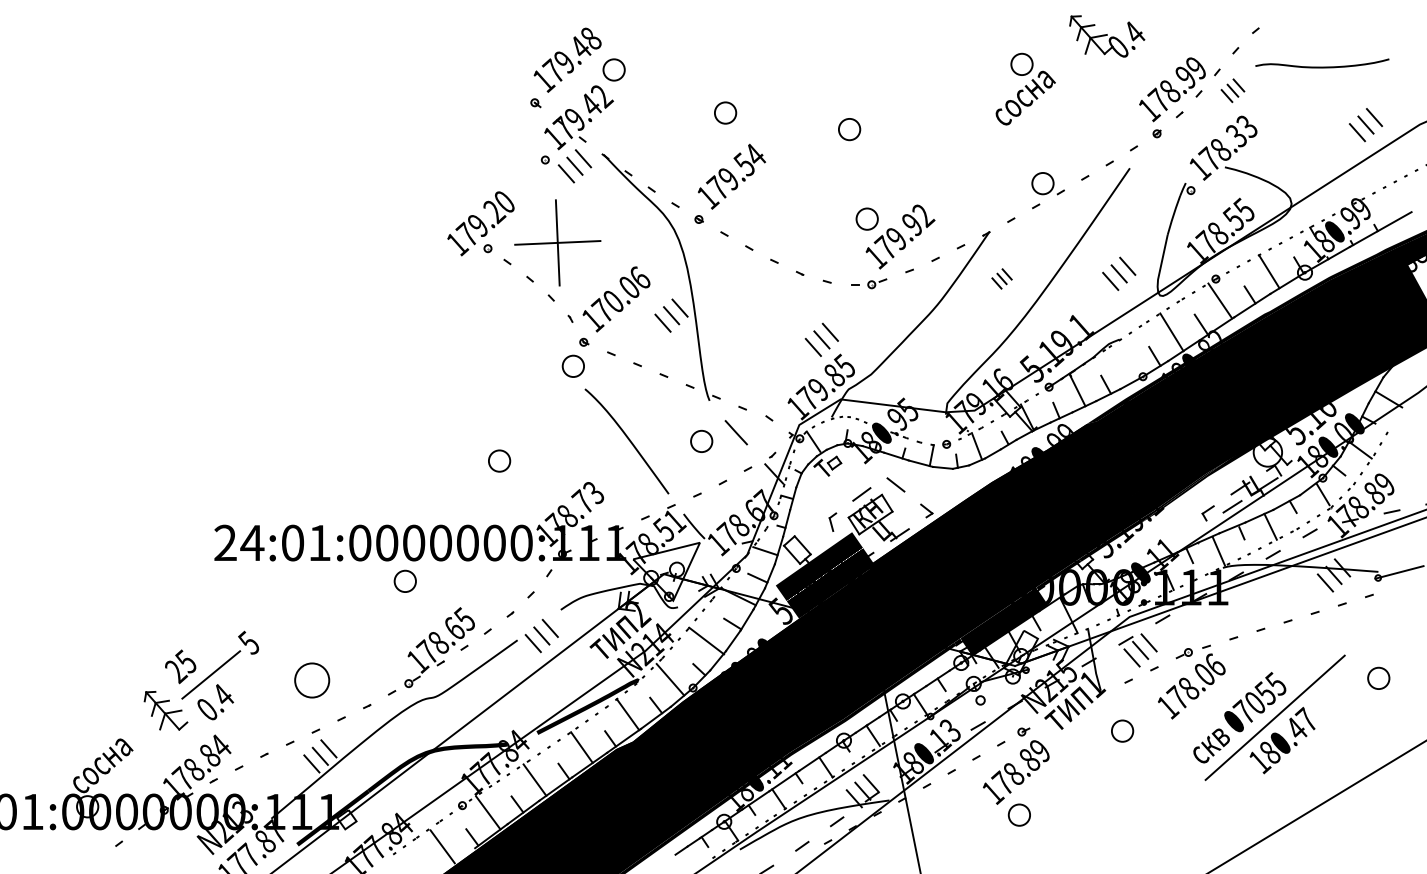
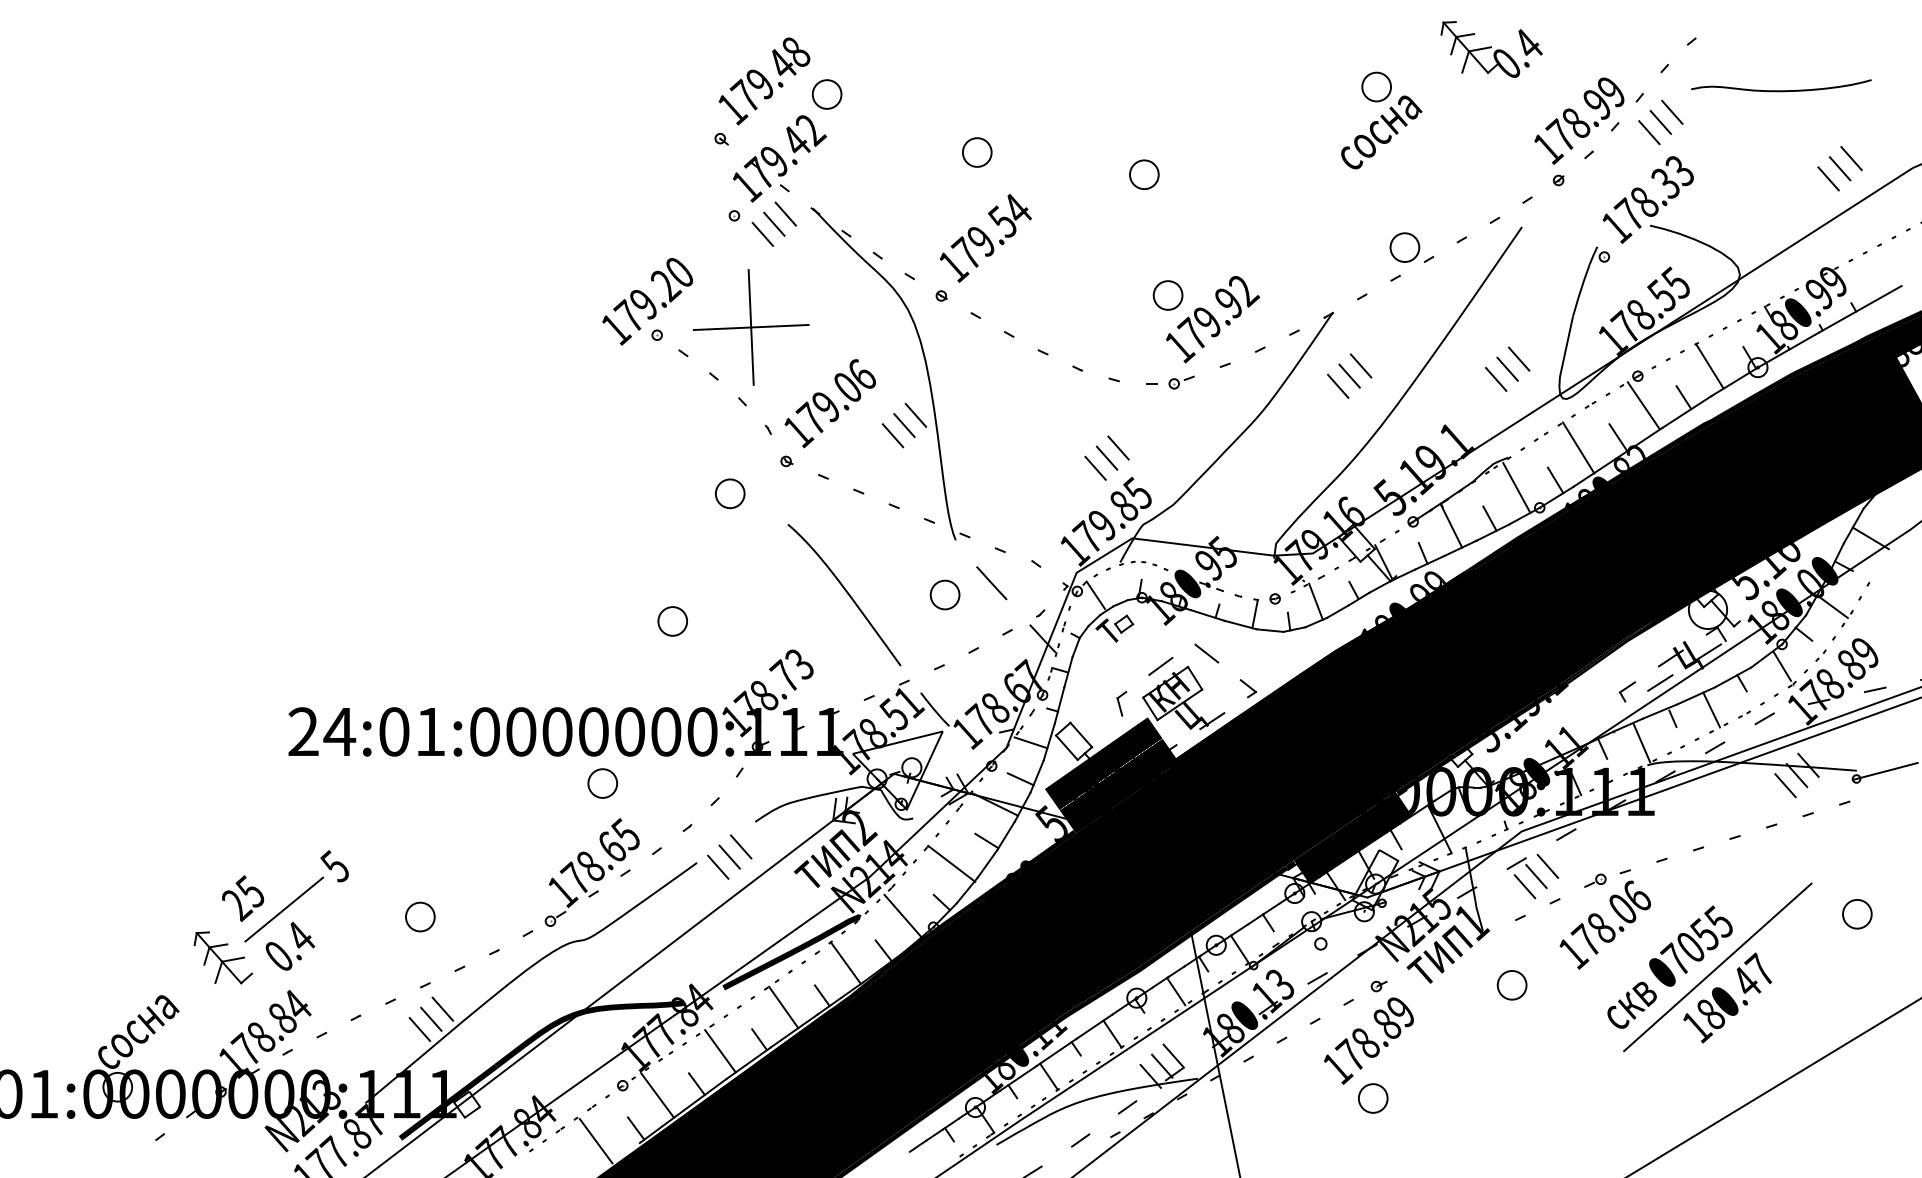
part: (1232, 90) -> (1660, 122), size x1.43
part: (1001, 278) -> (1349, 375), size x1.67
text: (612, 302) -> (825, 407), 170.06 -> 179.06
line: (1125, 361) -> (1516, 487), added
part: (573, 366) -> (730, 493), moved
part: (405, 581) -> (602, 783), moved
part: (312, 680) -> (420, 916), size x0.62
fill: (707, 682) -> (953, 919), added

